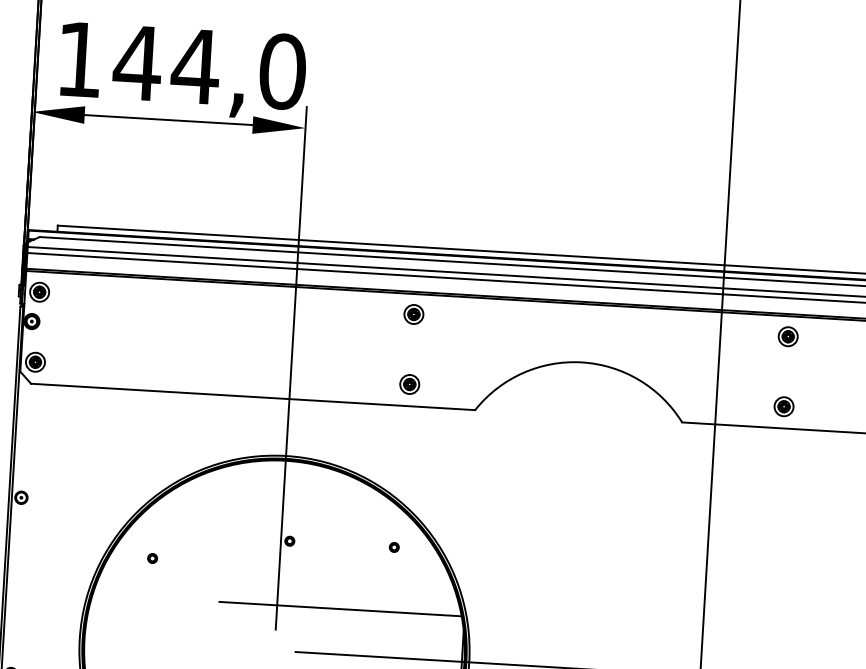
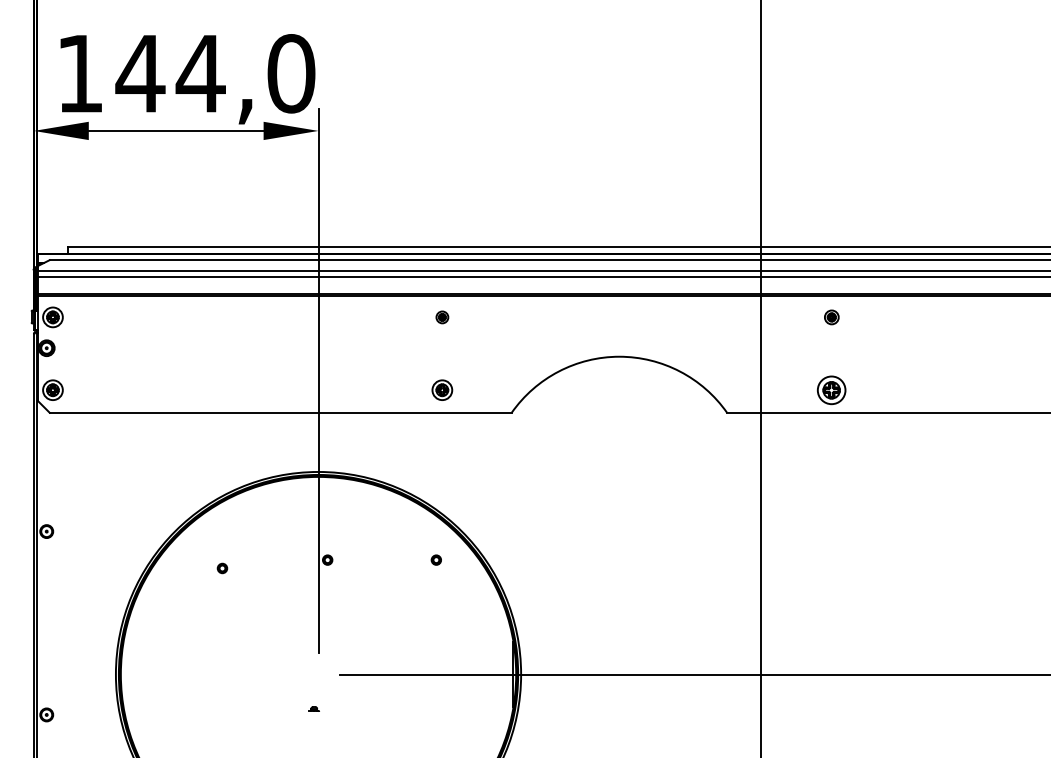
part: (414, 314) -> (442, 317), size x0.6
part: (787, 336) -> (831, 317), size x0.7
part: (783, 406) -> (831, 389), size x1.4
part: (152, 558) -> (222, 568), moved
line: (340, 609) -> (384, 627), removed

